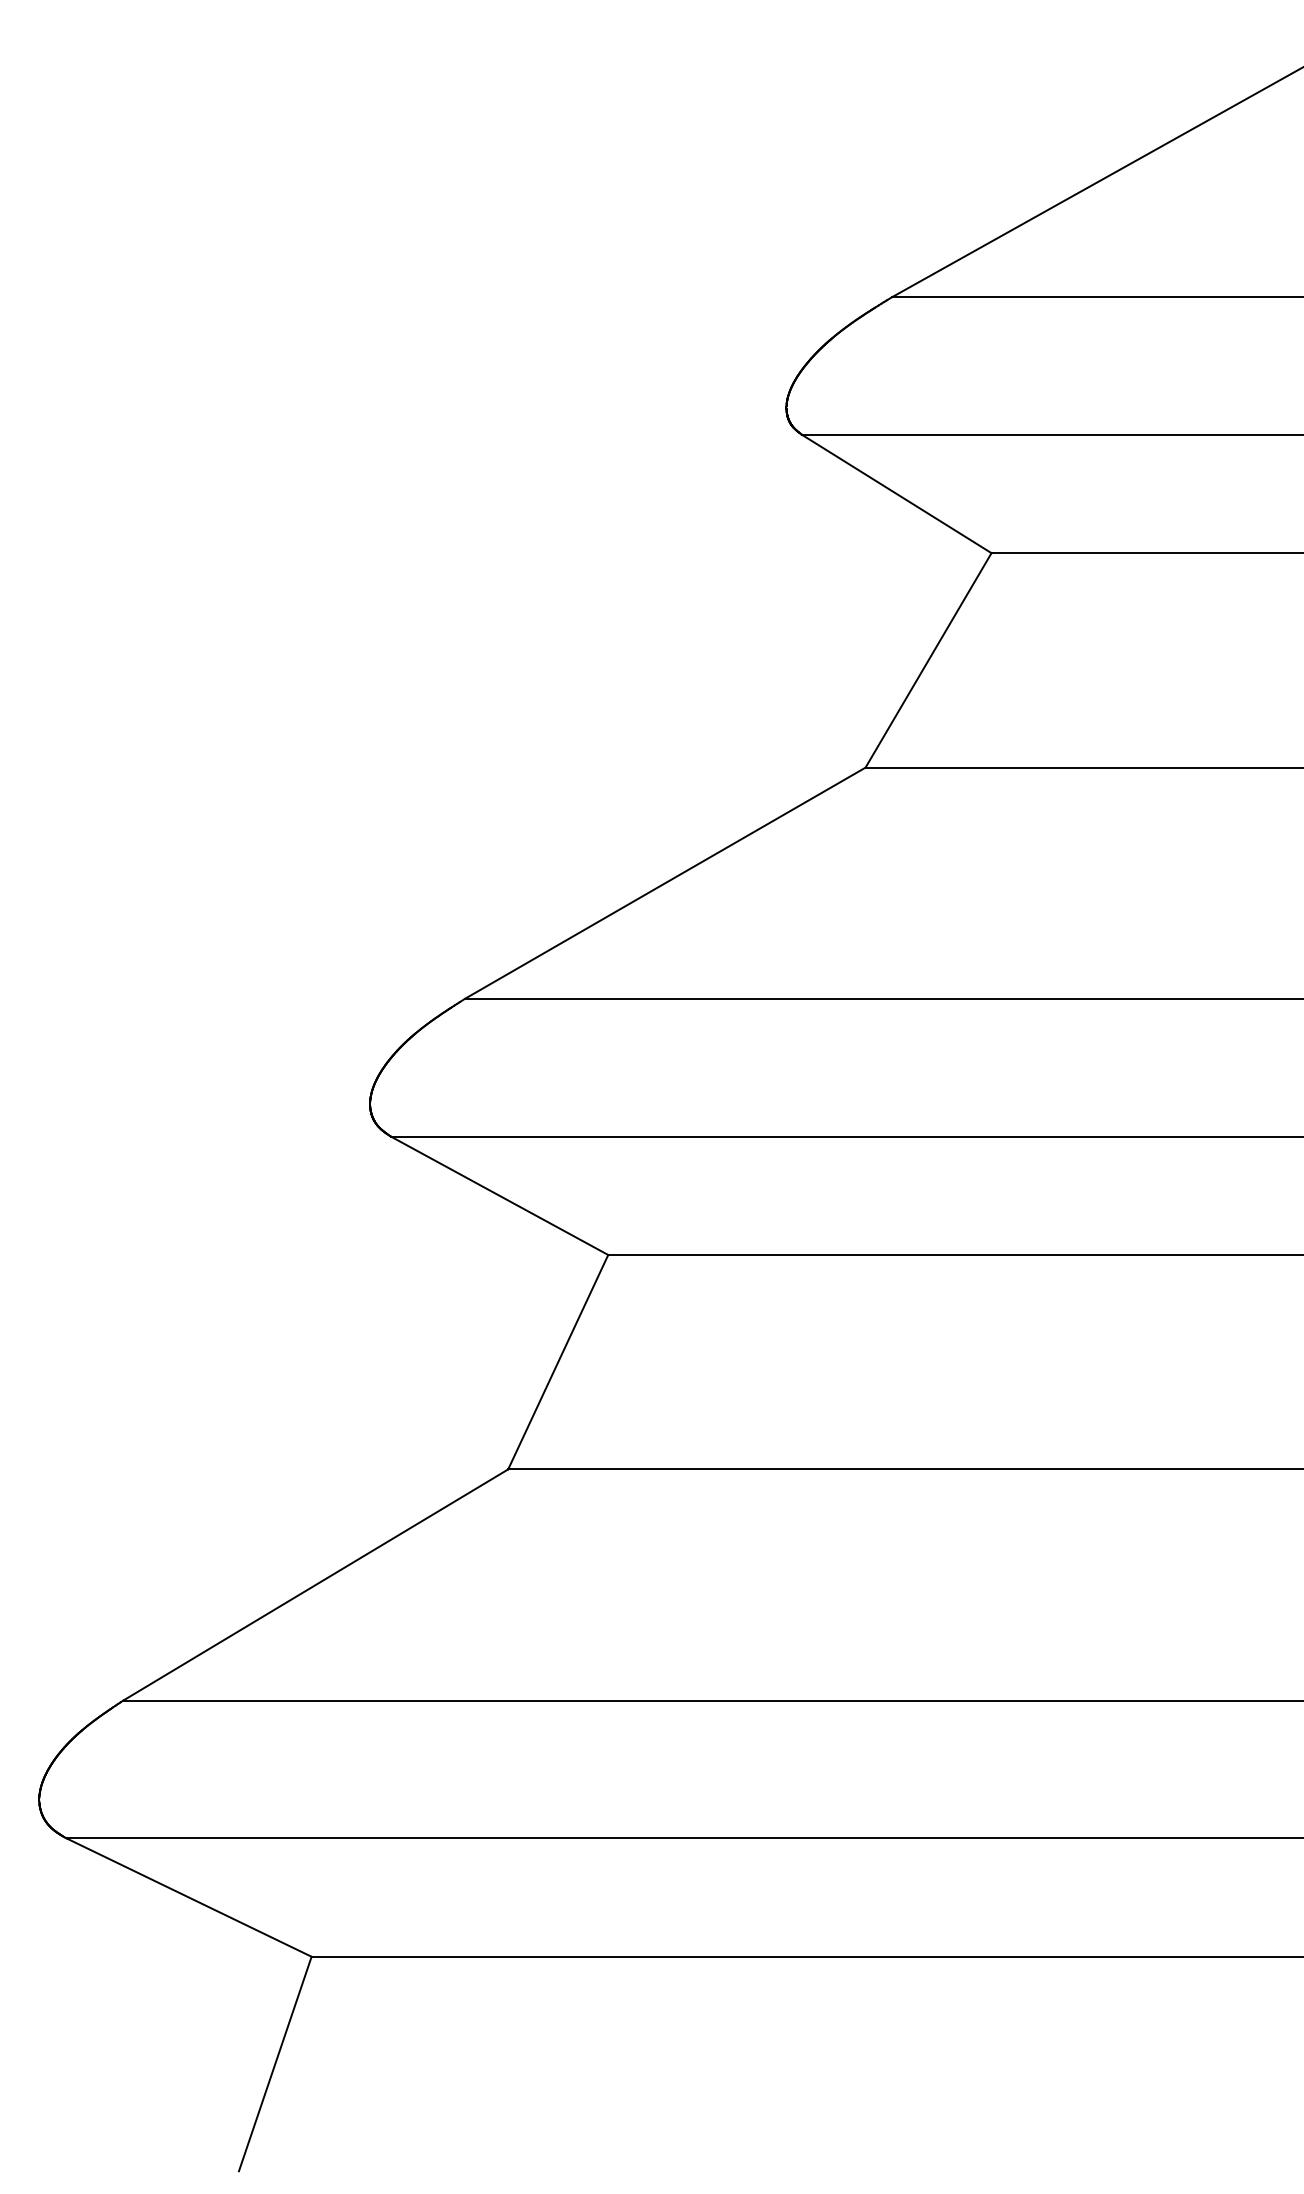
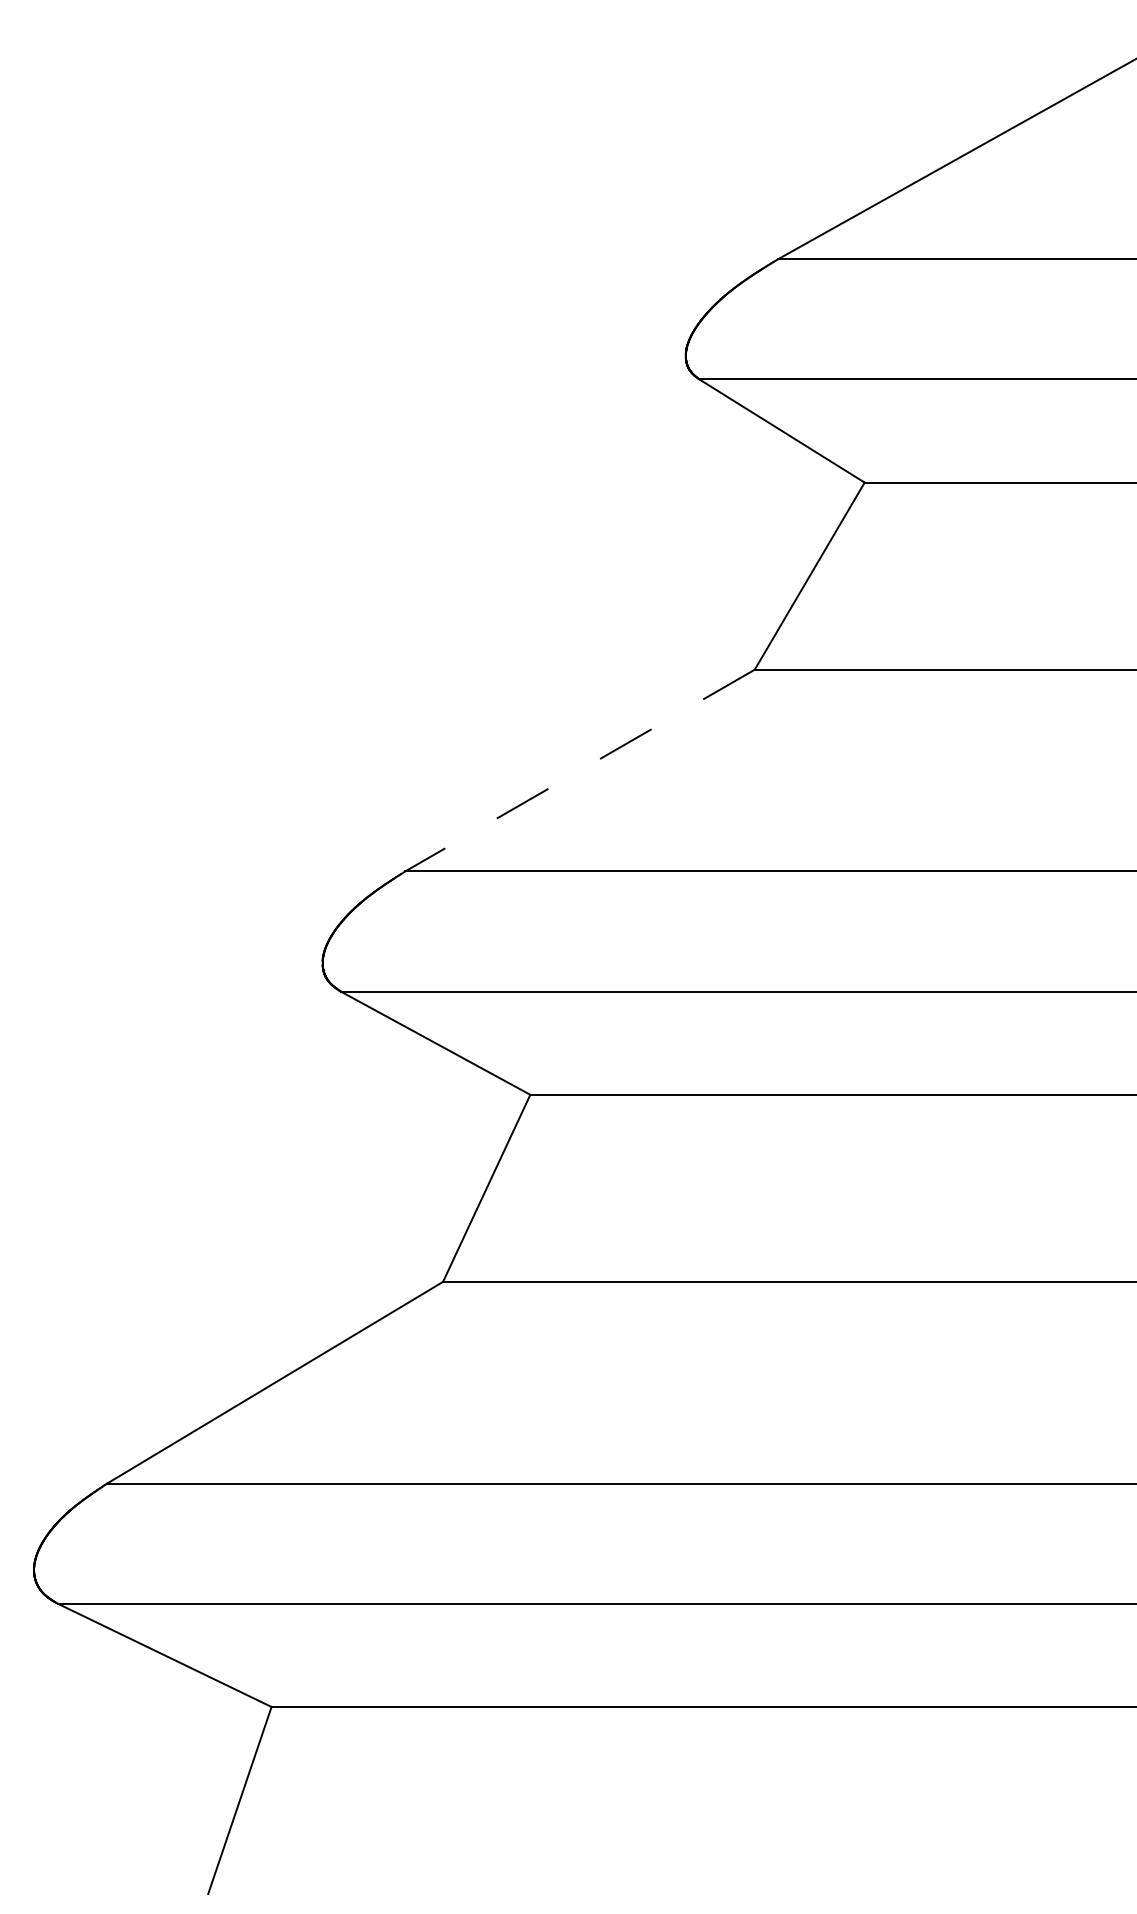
line: (664, 883) -> (579, 770), solid -> dashed

